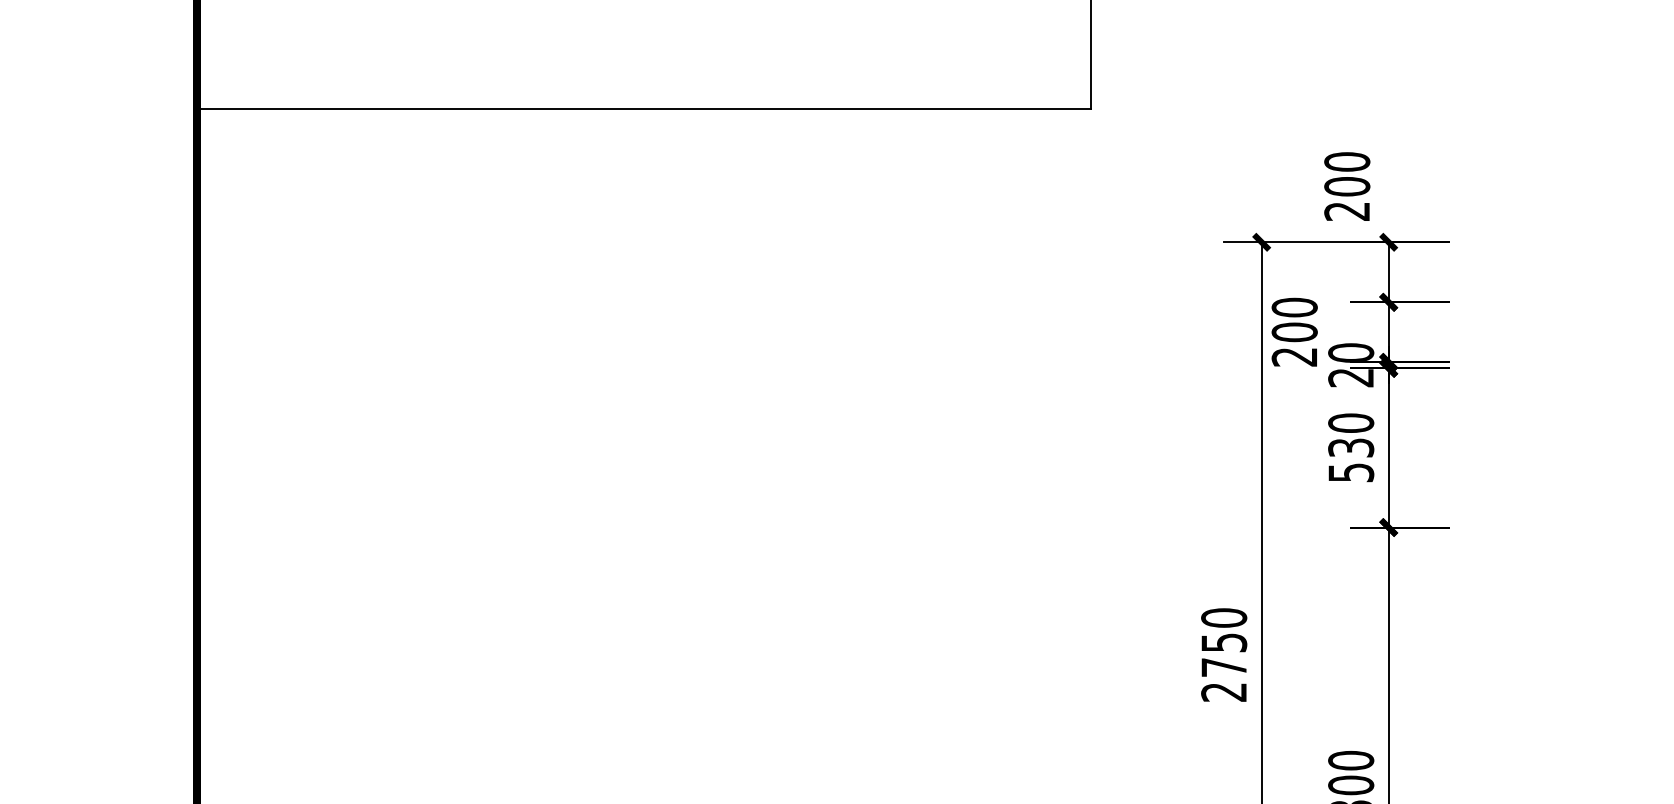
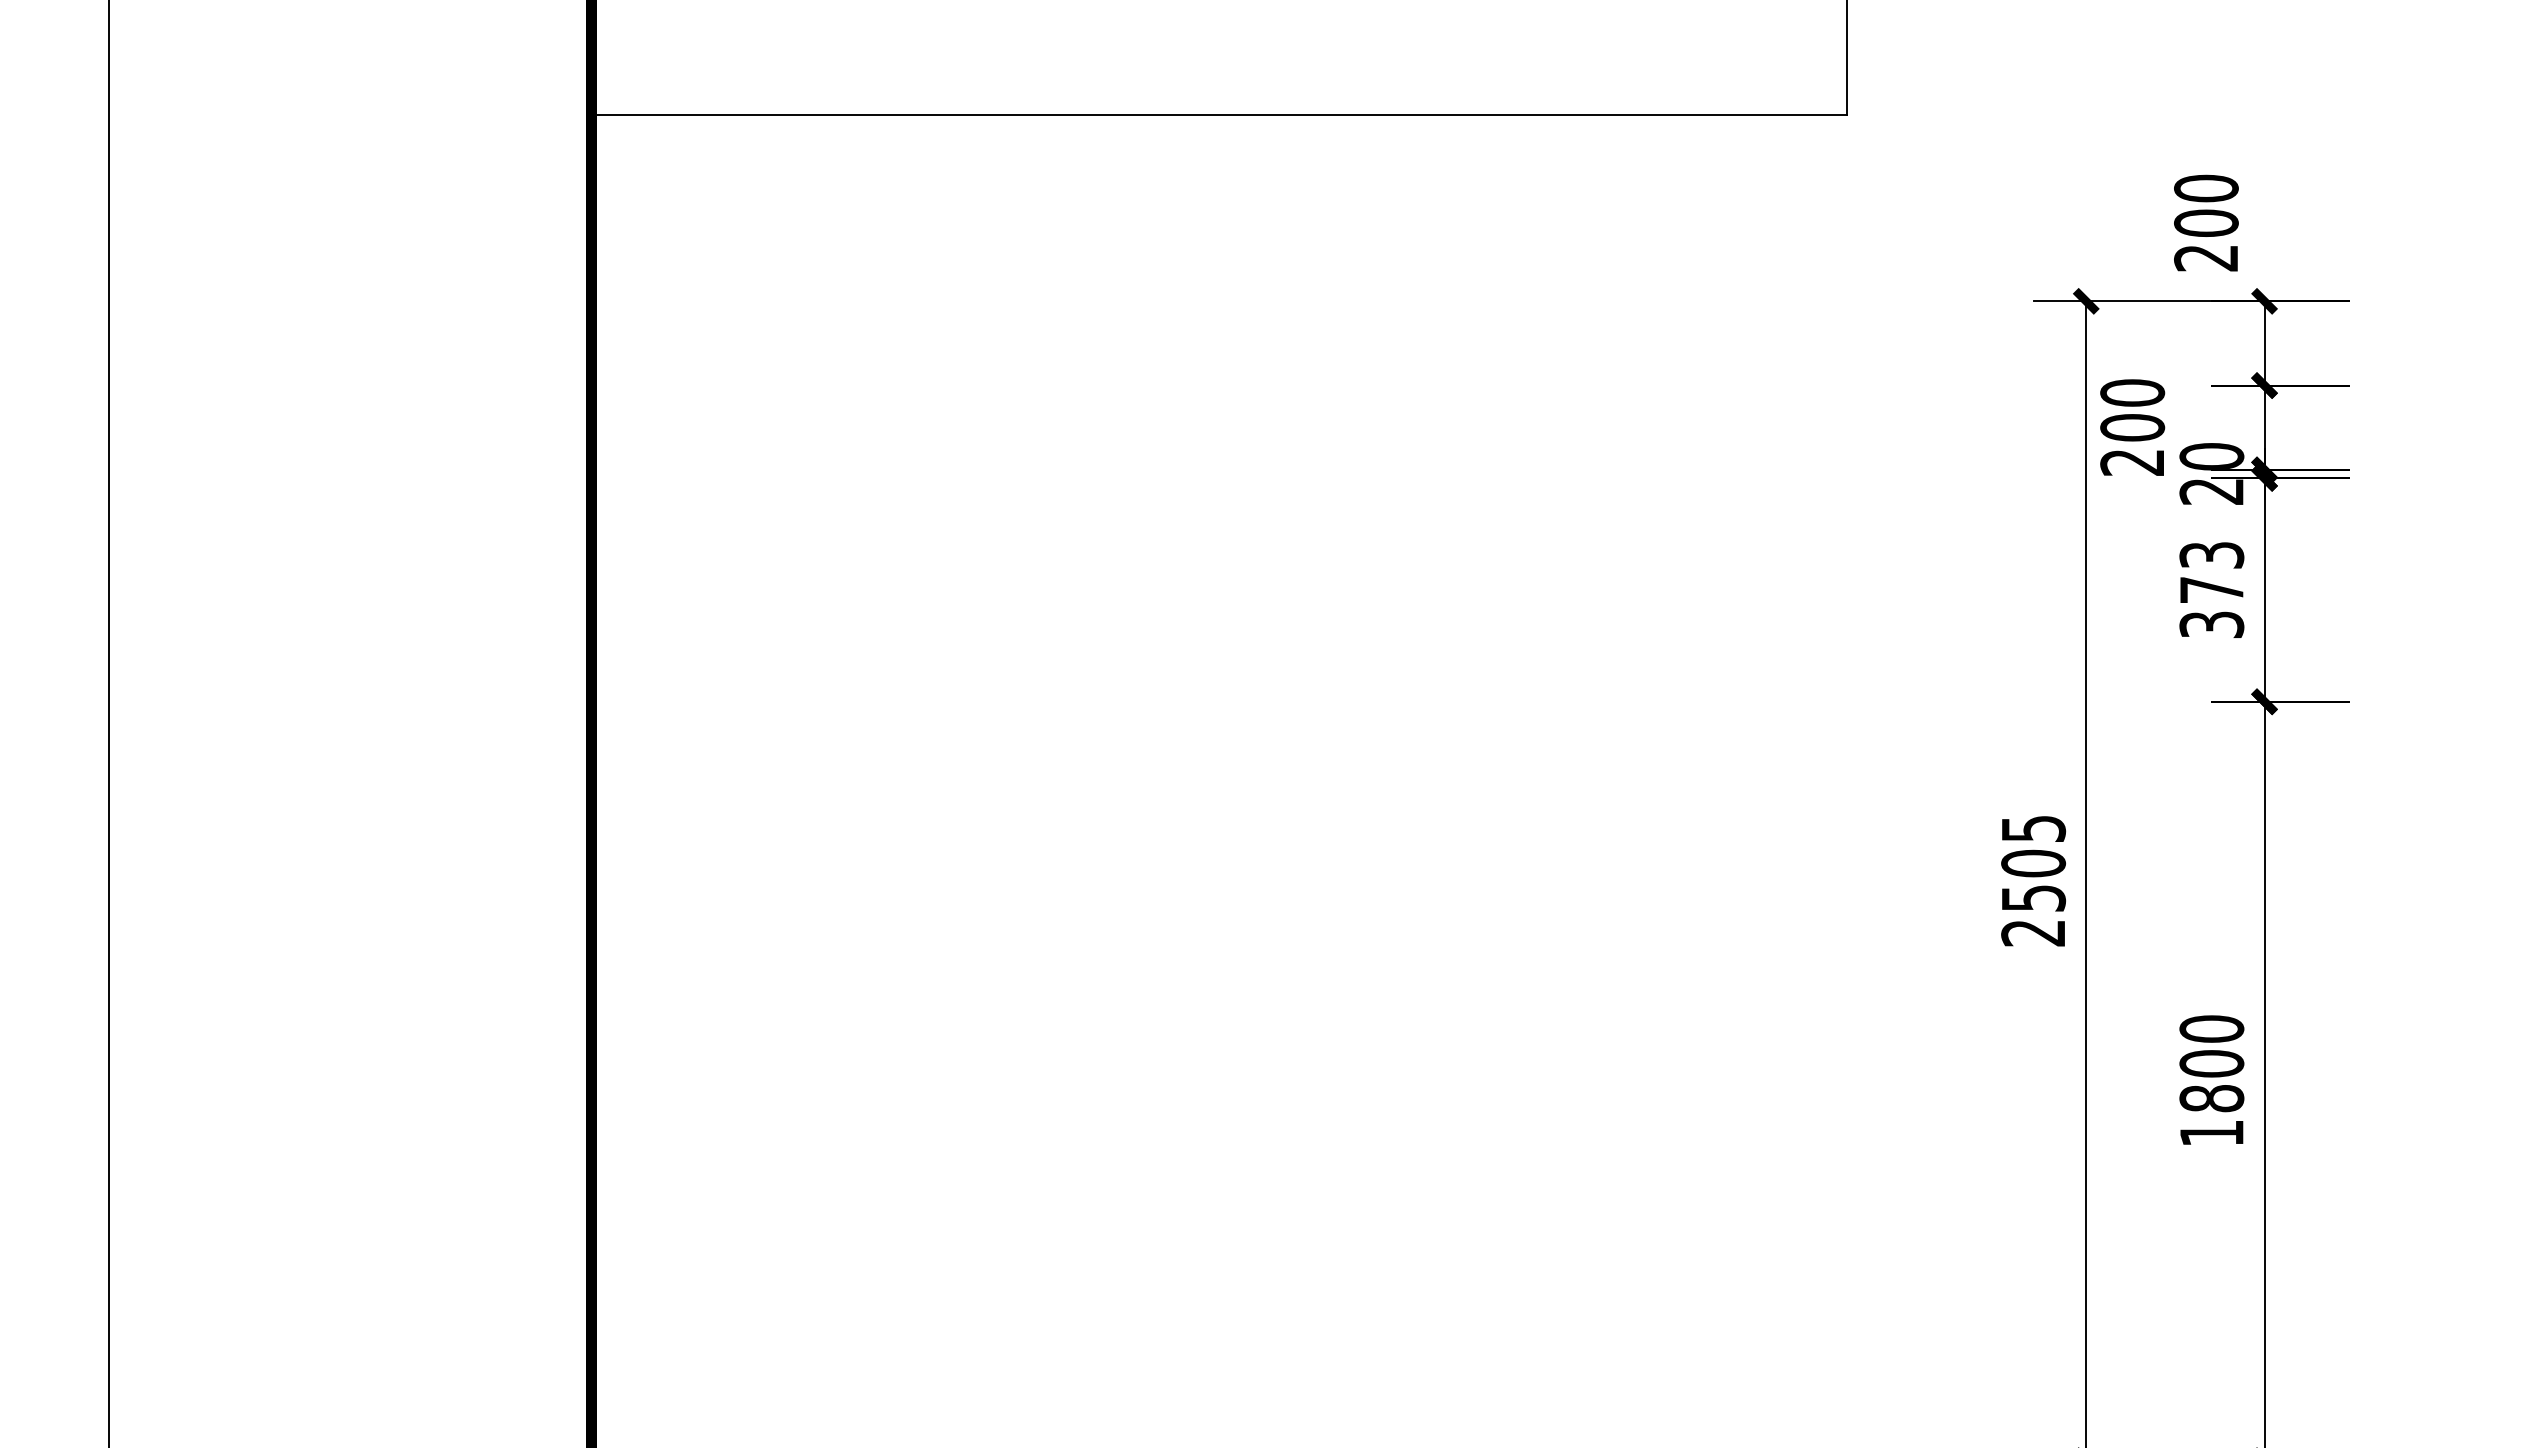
text: (1350, 447) -> (2211, 589), 530 -> 373
text: (1224, 642) -> (2033, 863), 2750 -> 2505

